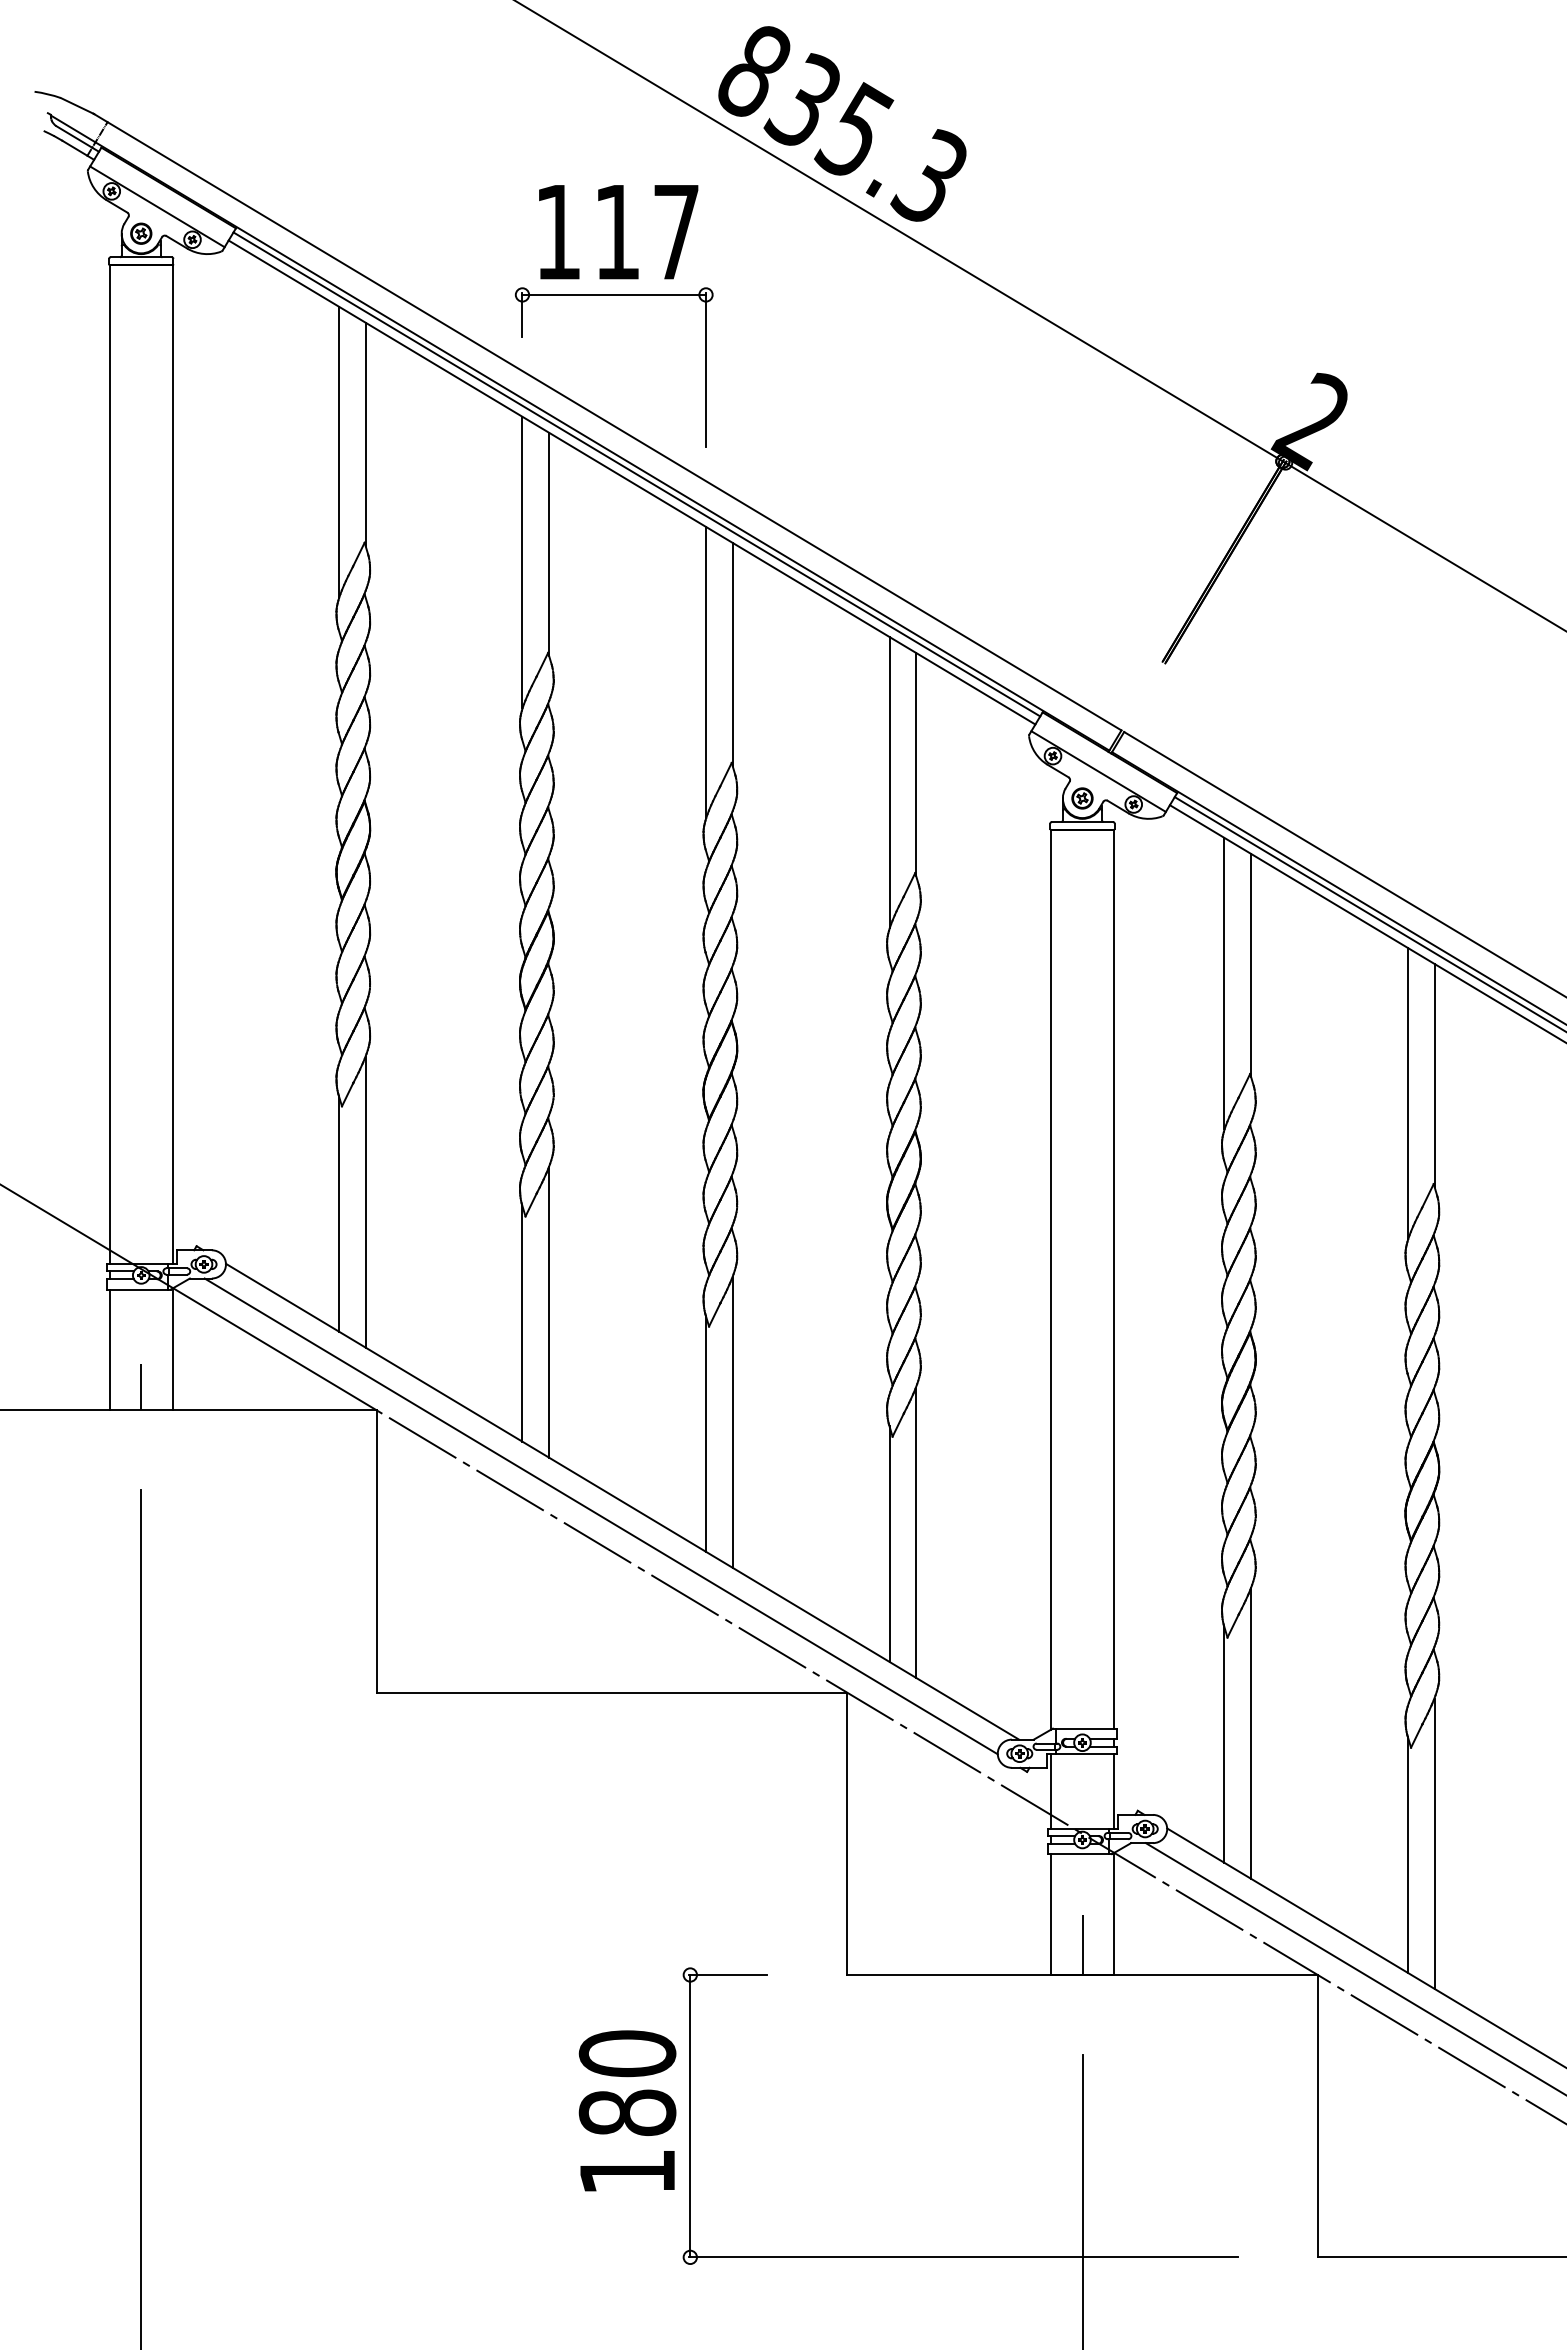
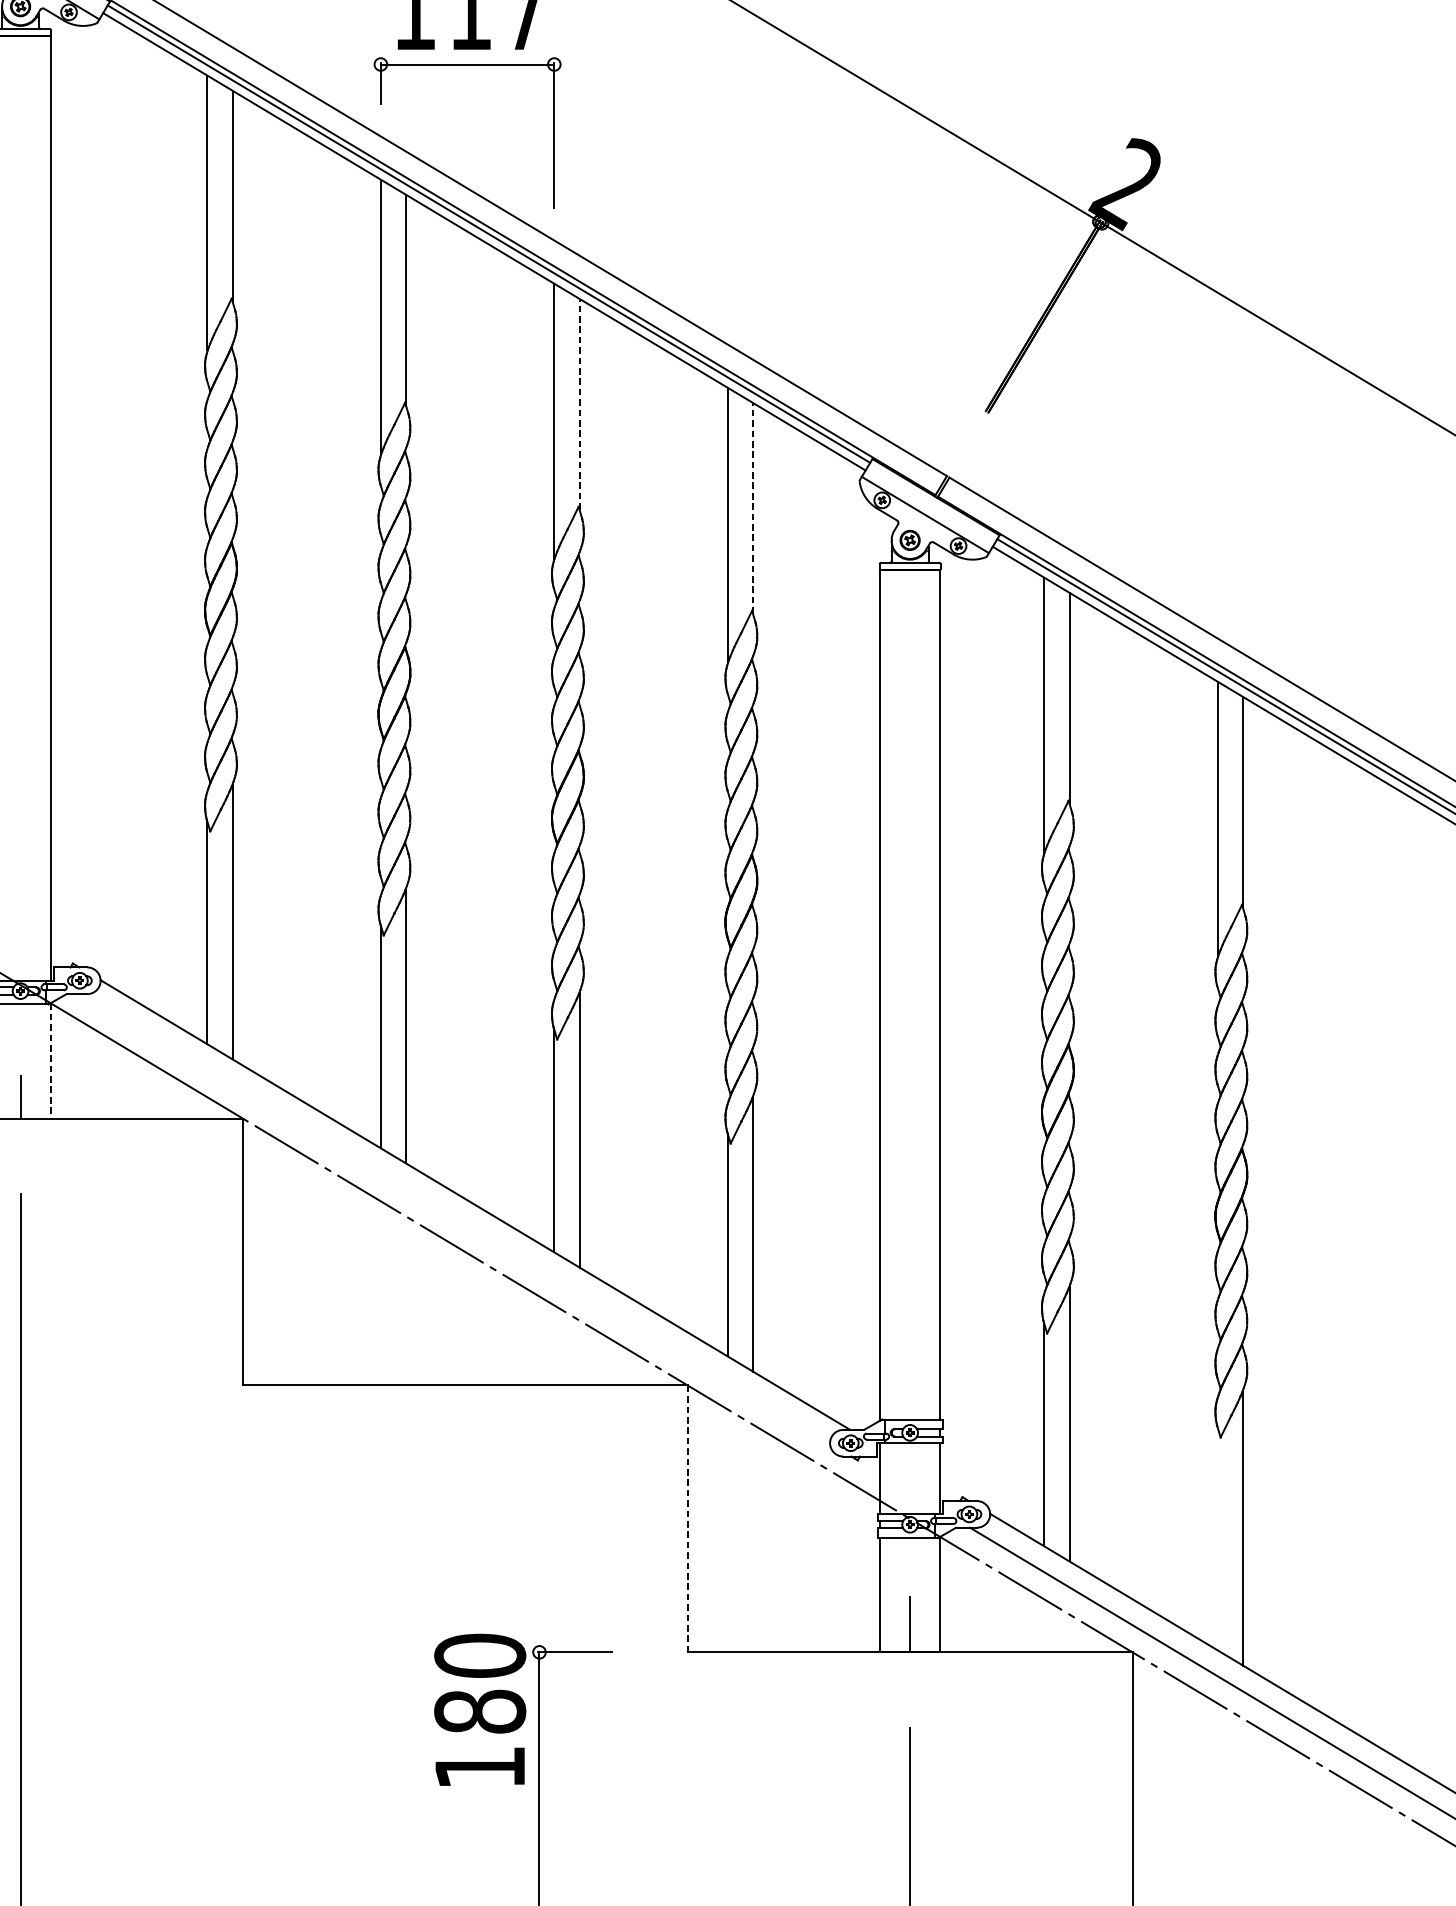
line: (732, 654) -> (579, 404), solid -> dashed
line: (916, 764) -> (753, 508), solid -> dashed
line: (173, 1349) -> (51, 1061), solid -> dashed
line: (600, 1516) -> (454, 1219), removed
line: (847, 1833) -> (688, 1518), solid -> dashed
line: (1407, 1854) -> (1217, 1538), removed
text: (627, 2110) -> (480, 1709), moved

